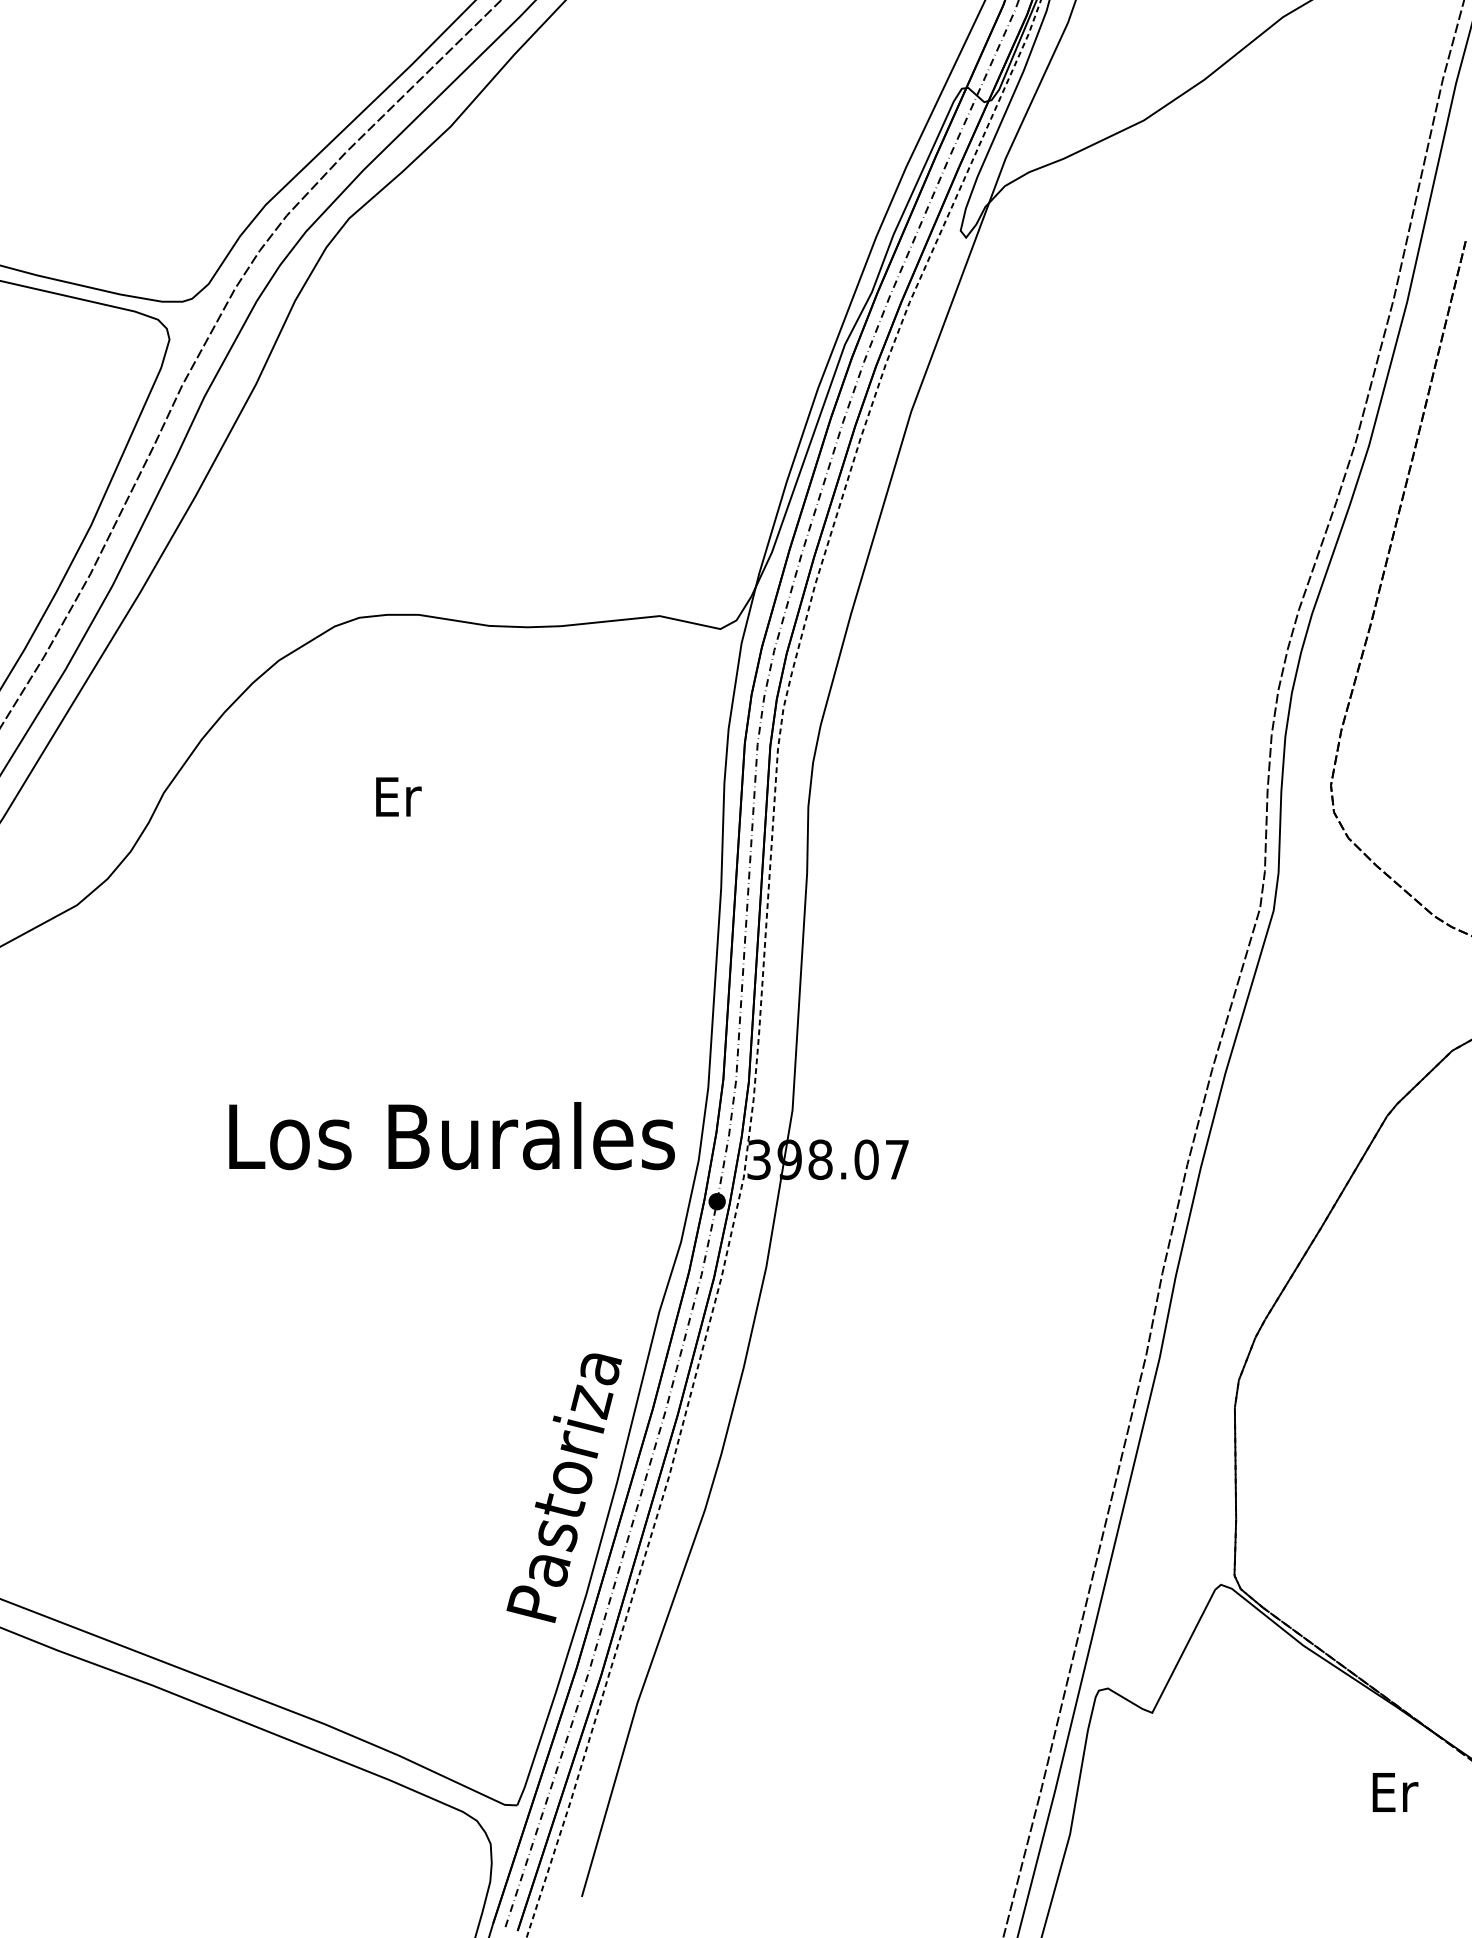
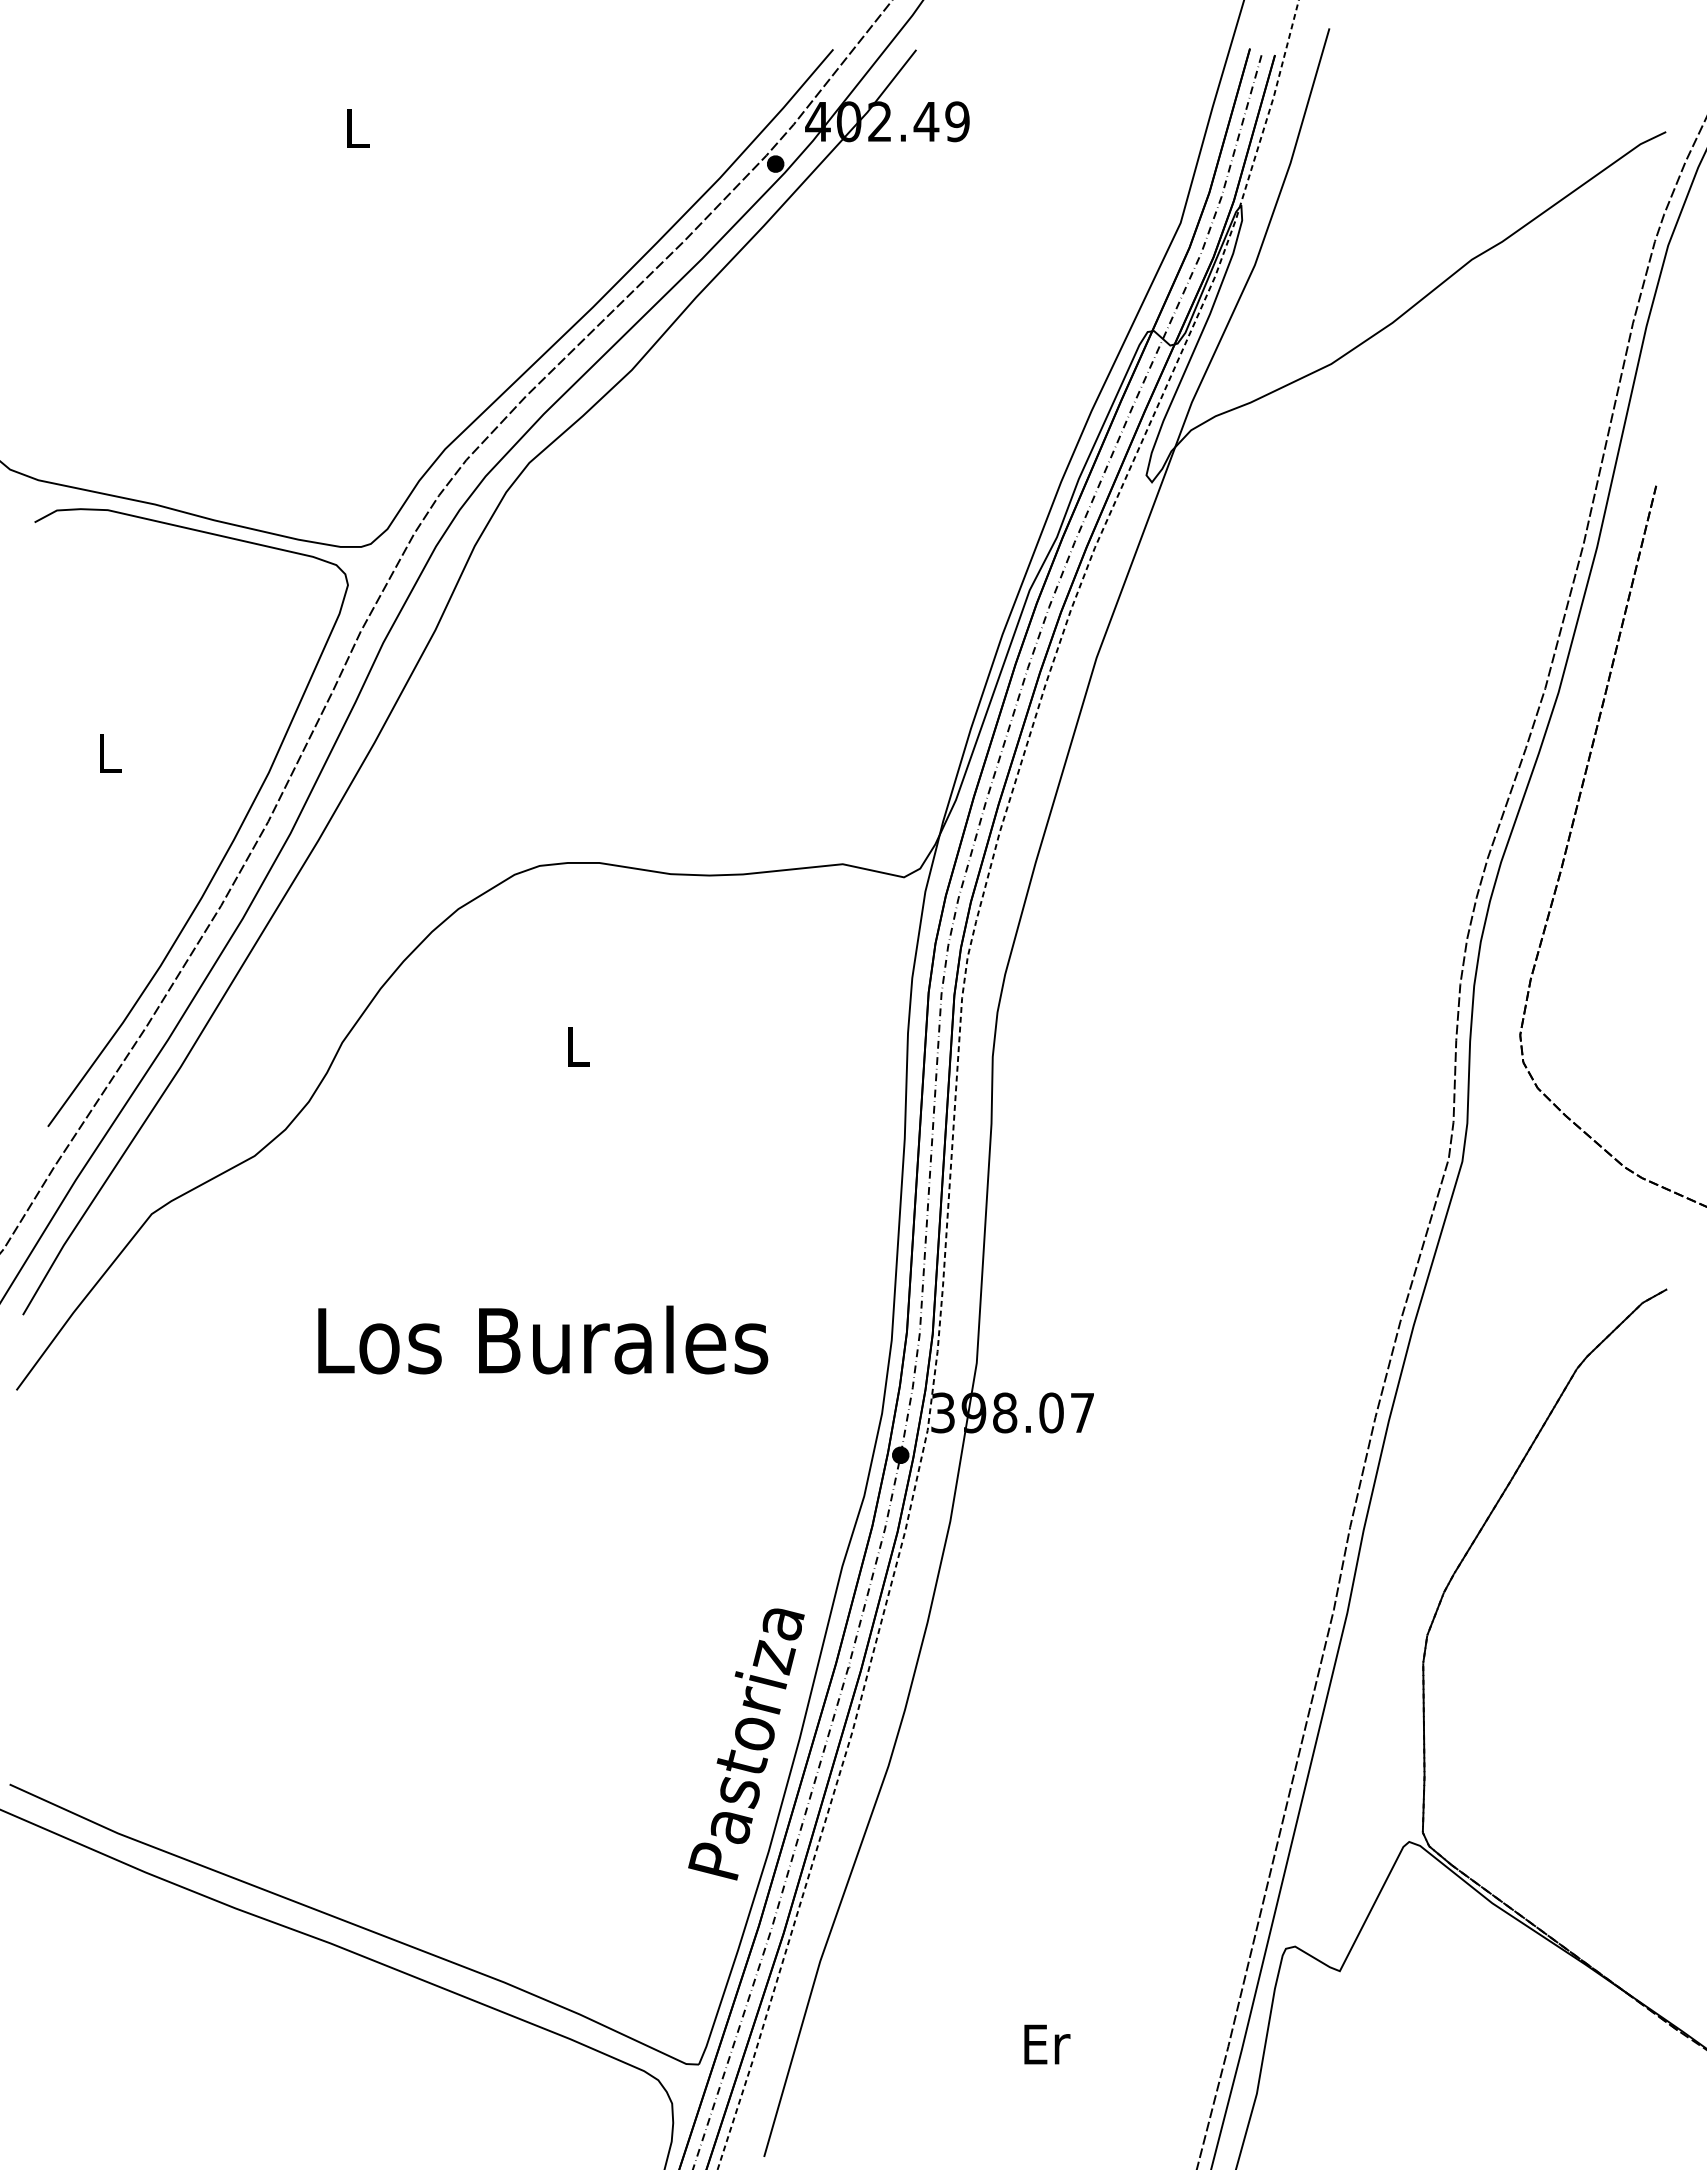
text: (398, 796) -> (579, 1046), Er -> L
text: (452, 1135) -> (543, 1339), moved
text: (1395, 1792) -> (1047, 2044), moved

